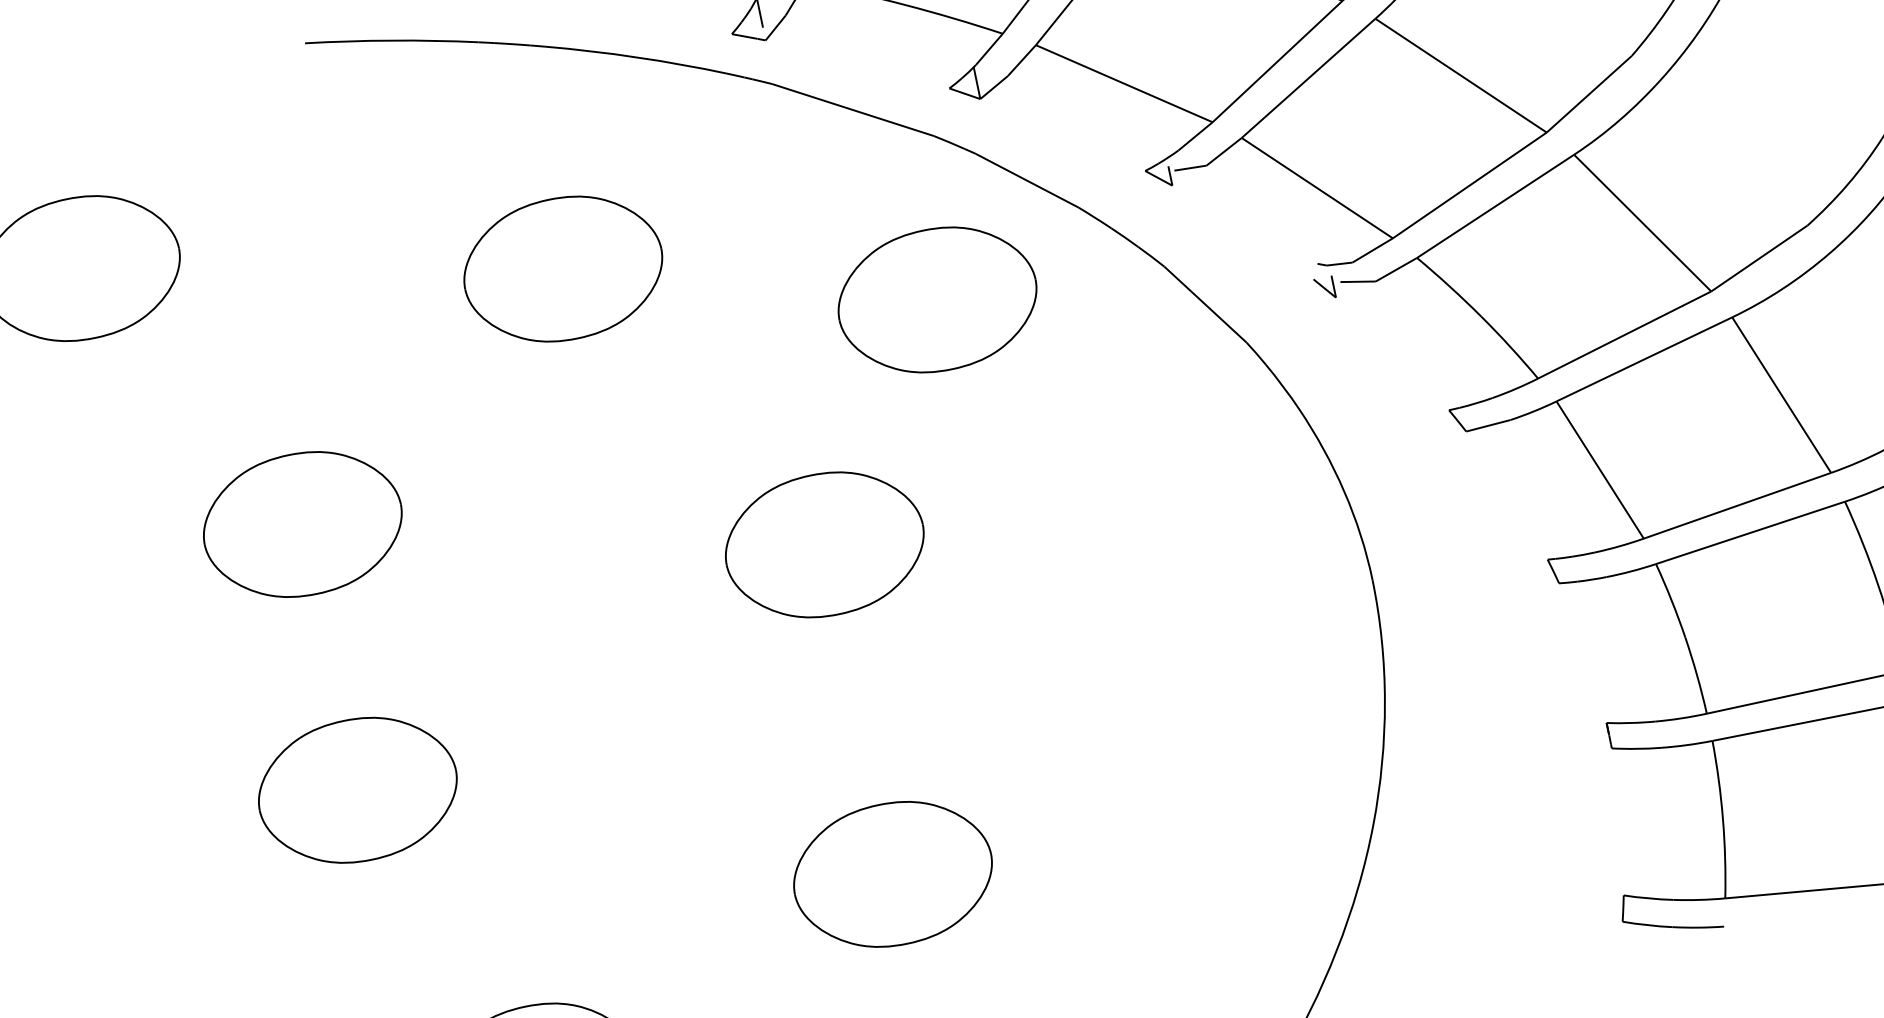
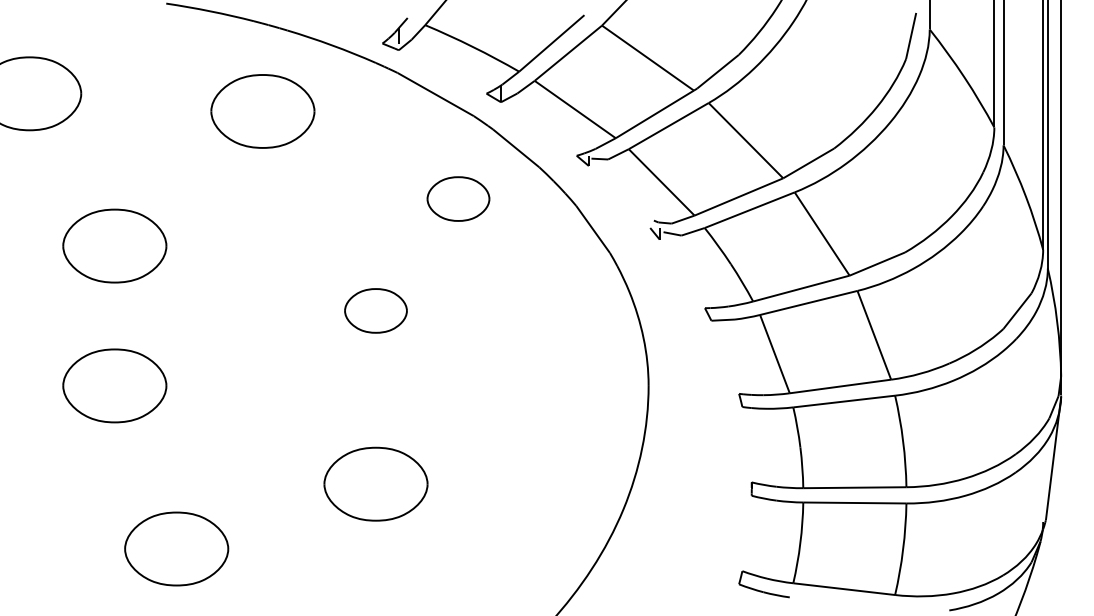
part: (562, 269) -> (262, 111), moved
part: (937, 298) -> (458, 198), size x0.6
part: (823, 544) -> (375, 310), size x0.6

